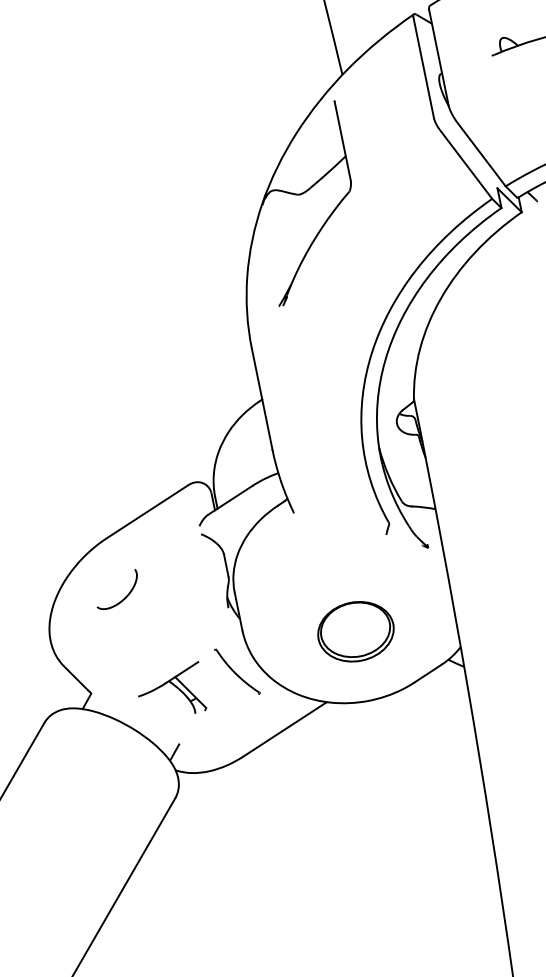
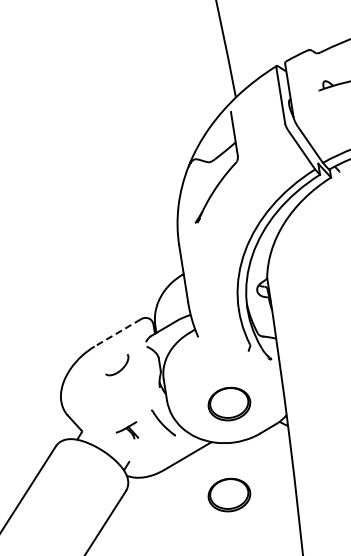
line: (146, 511) -> (117, 332), solid -> dashed
curve: (125, 595) -> (121, 368), moved
part: (173, 688) -> (127, 430), size x0.6
part: (363, 795) -> (229, 494), added

